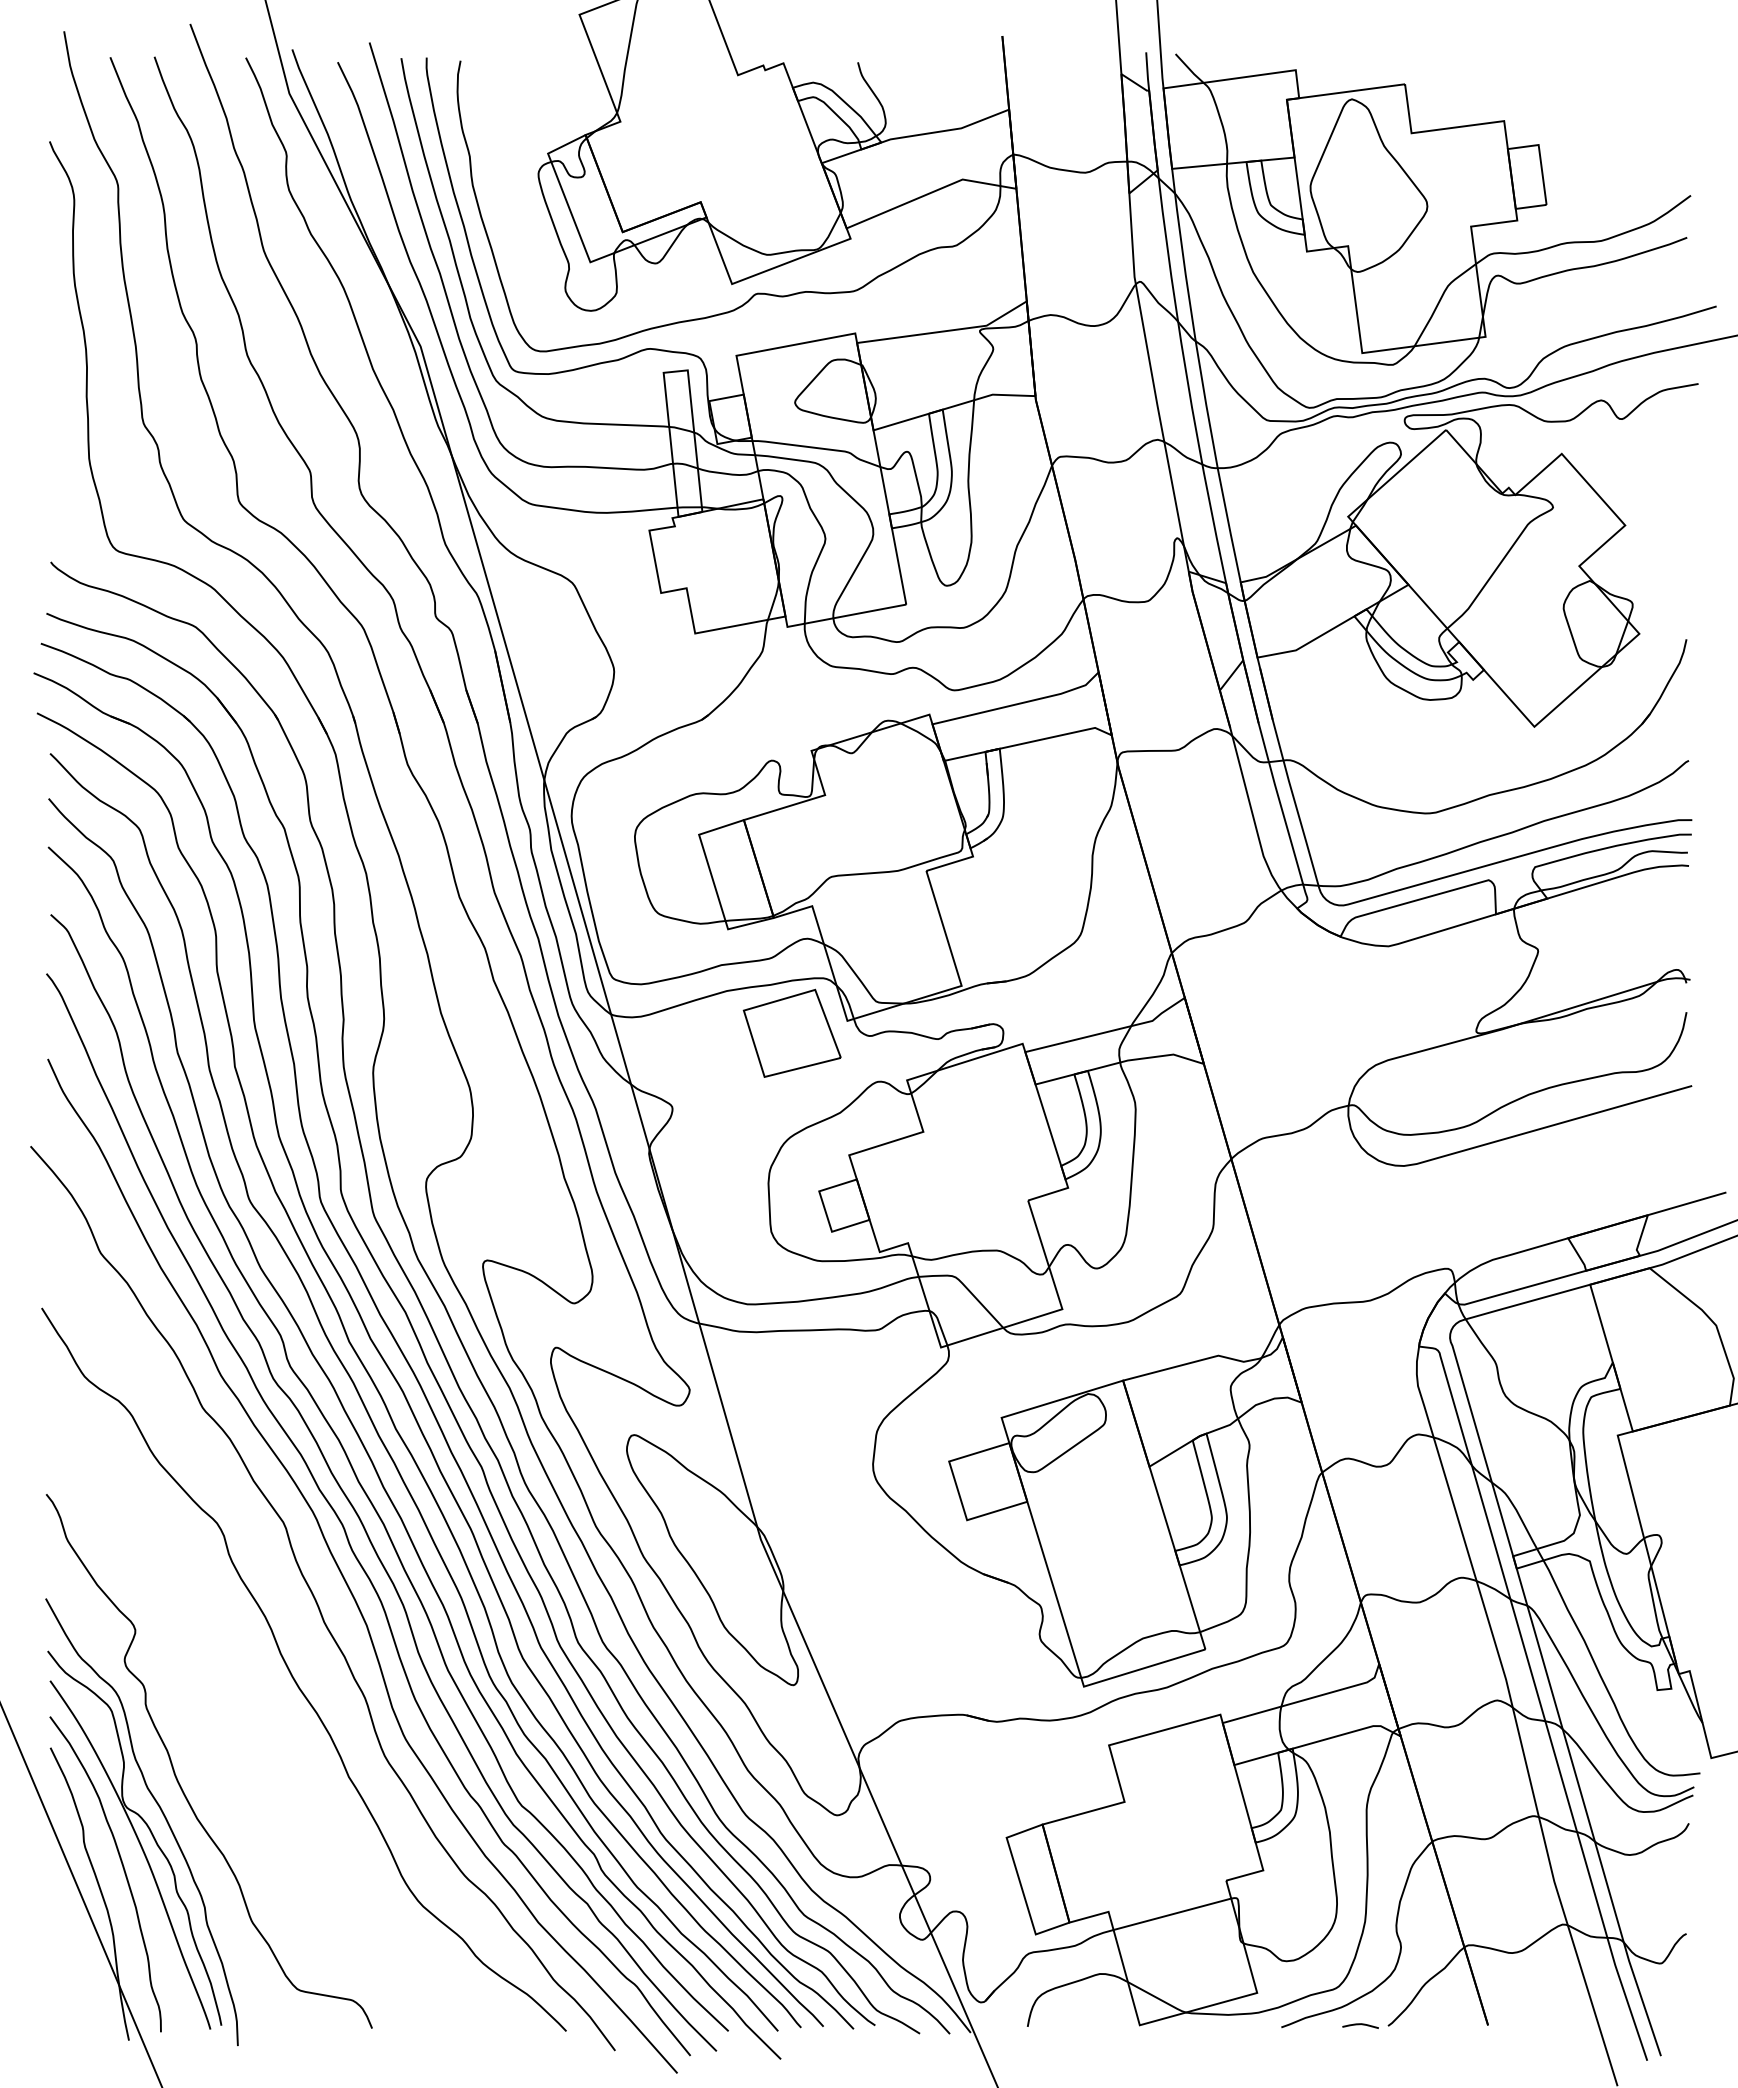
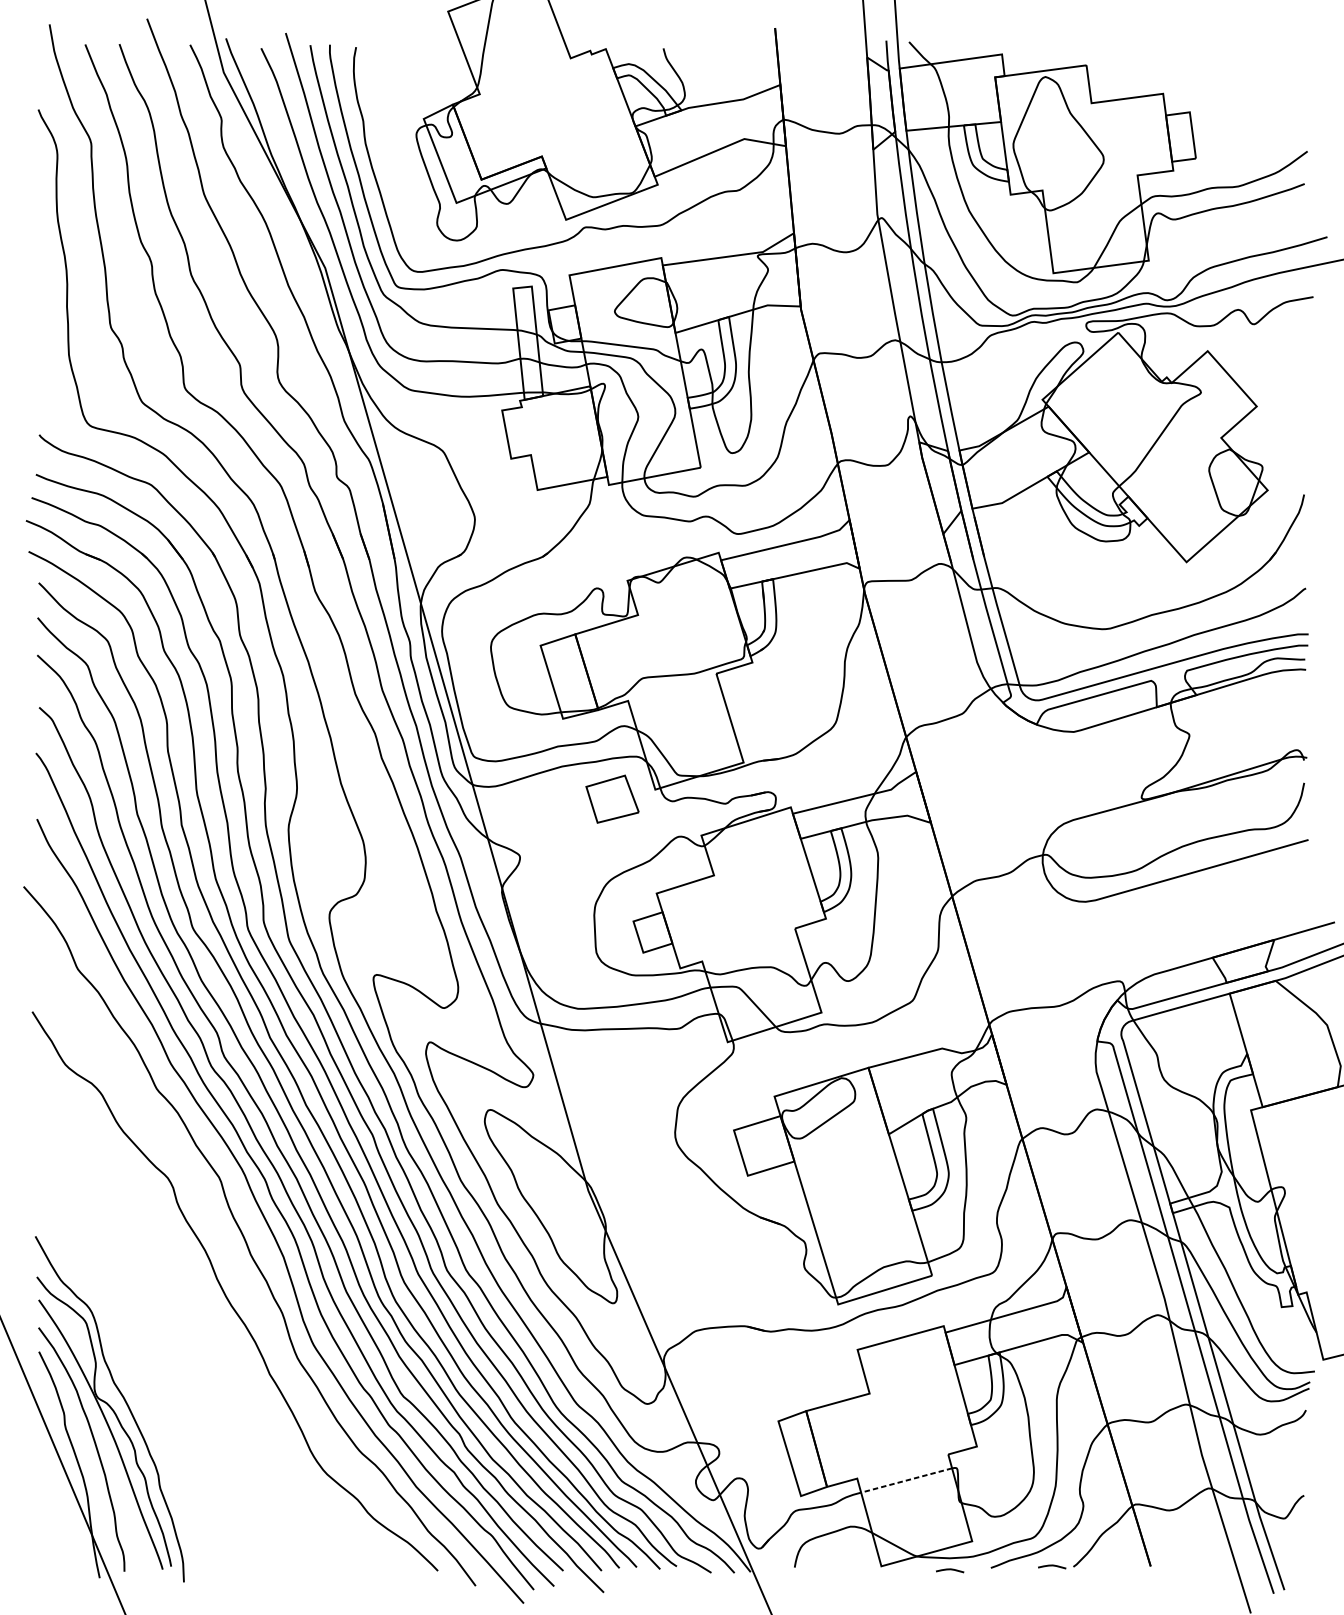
part: (791, 1032) -> (612, 798), size x0.7
curve: (175, 1772) -> (135, 1370), removed
line: (1172, 1914) -> (906, 1480), solid -> dashed
curve: (1228, 2030) -> (950, 1570), added

